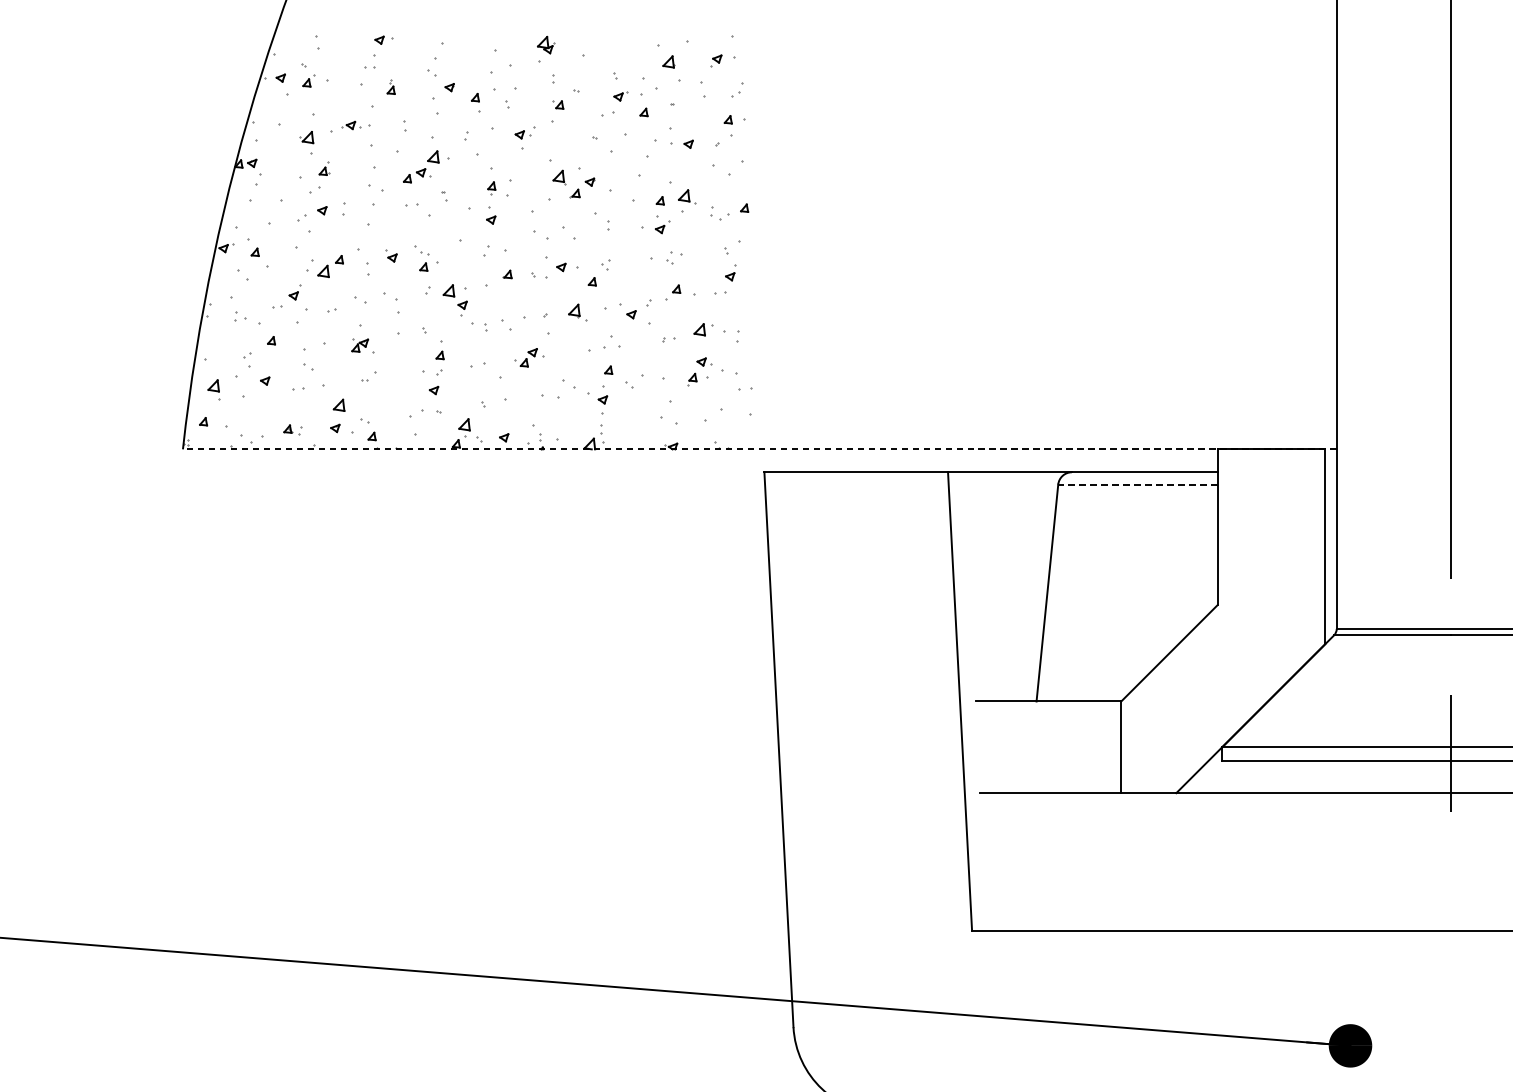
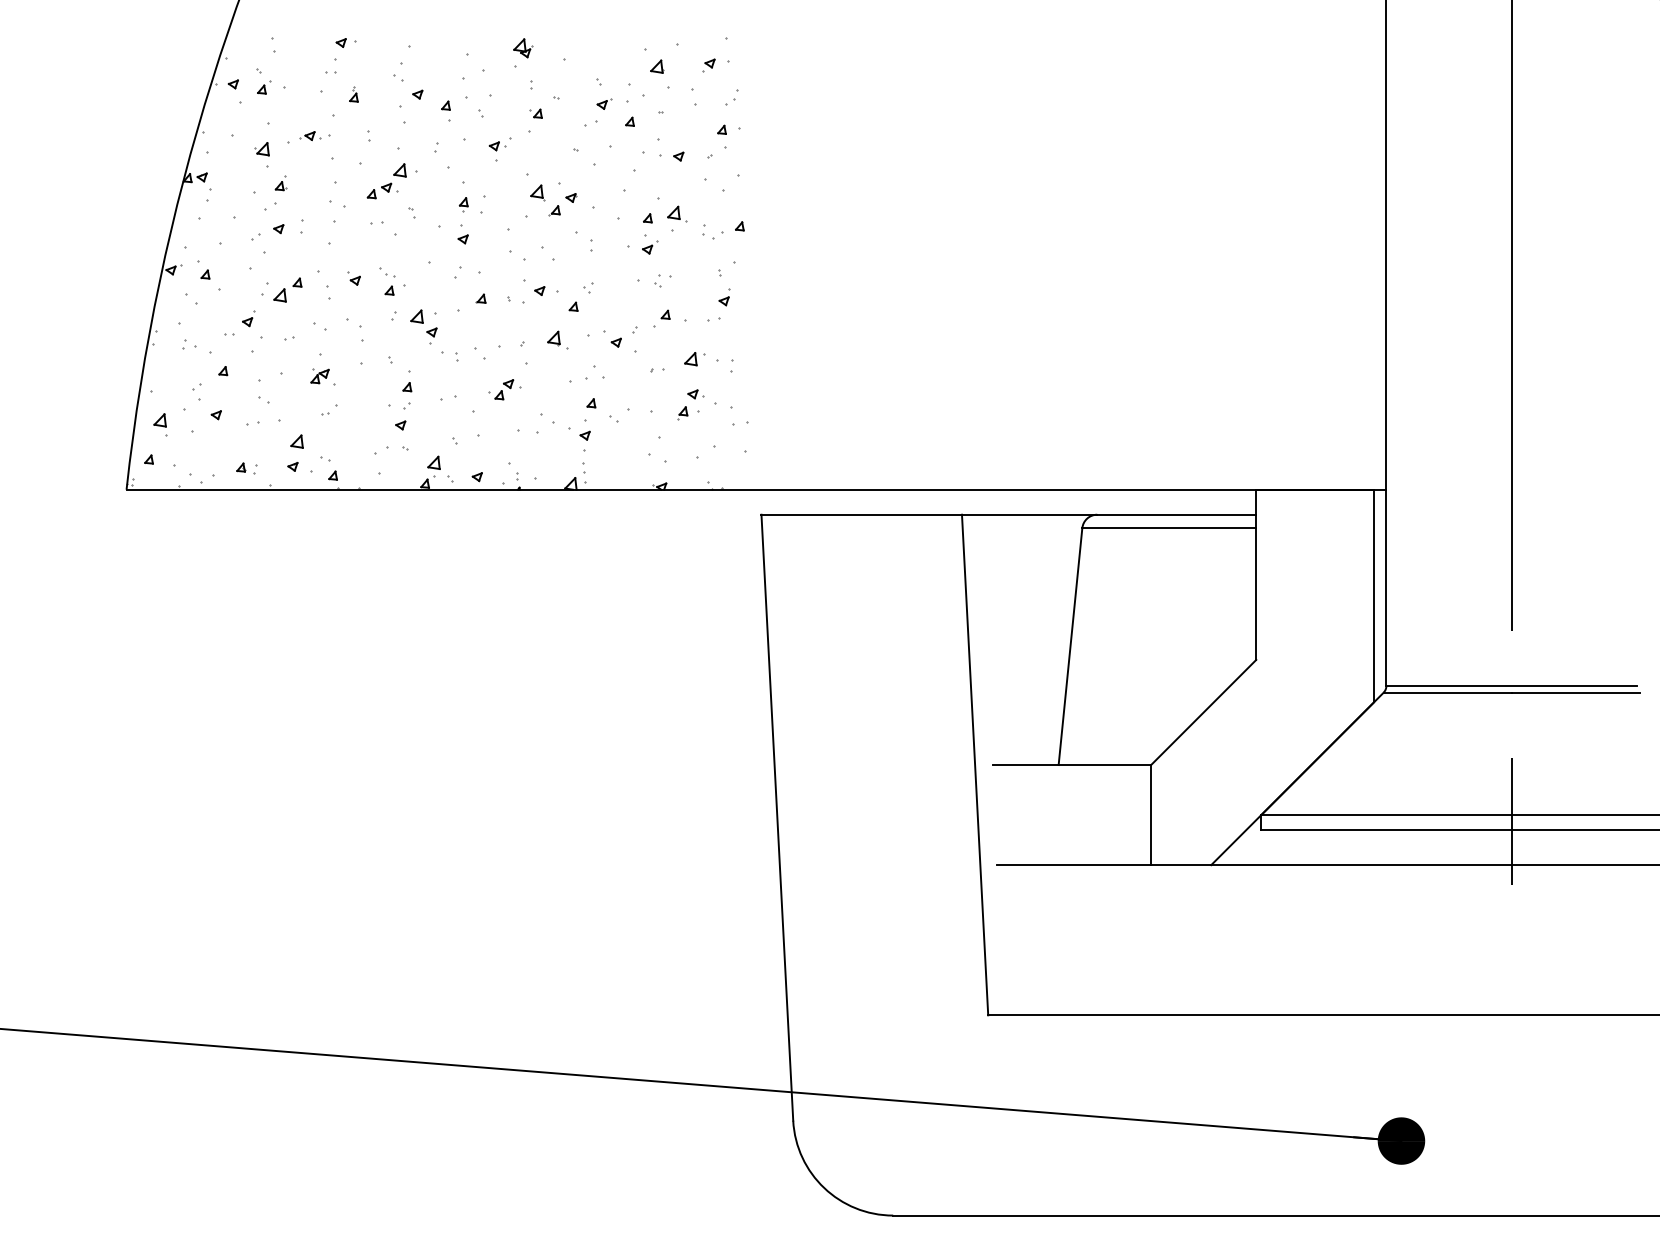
line: (759, 449) -> (756, 489), dashed -> solid
line: (1138, 484) -> (1169, 528), dashed -> solid

